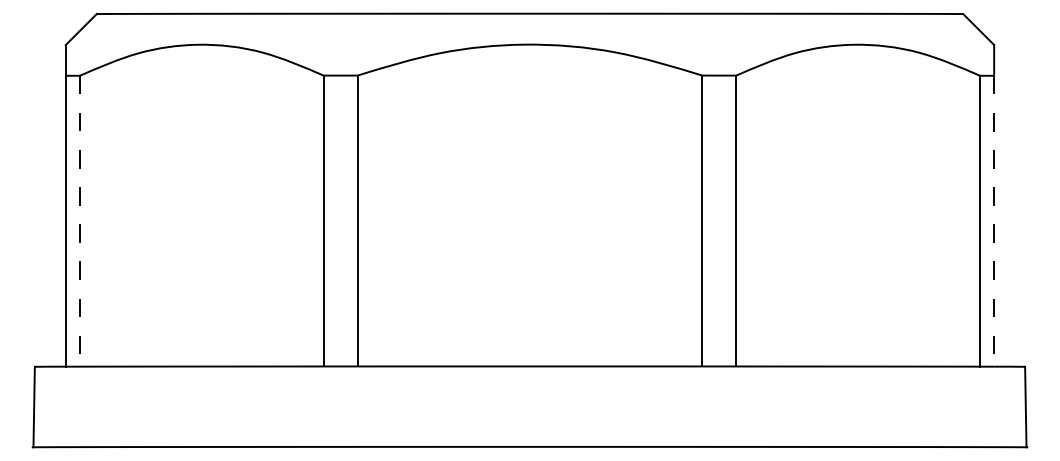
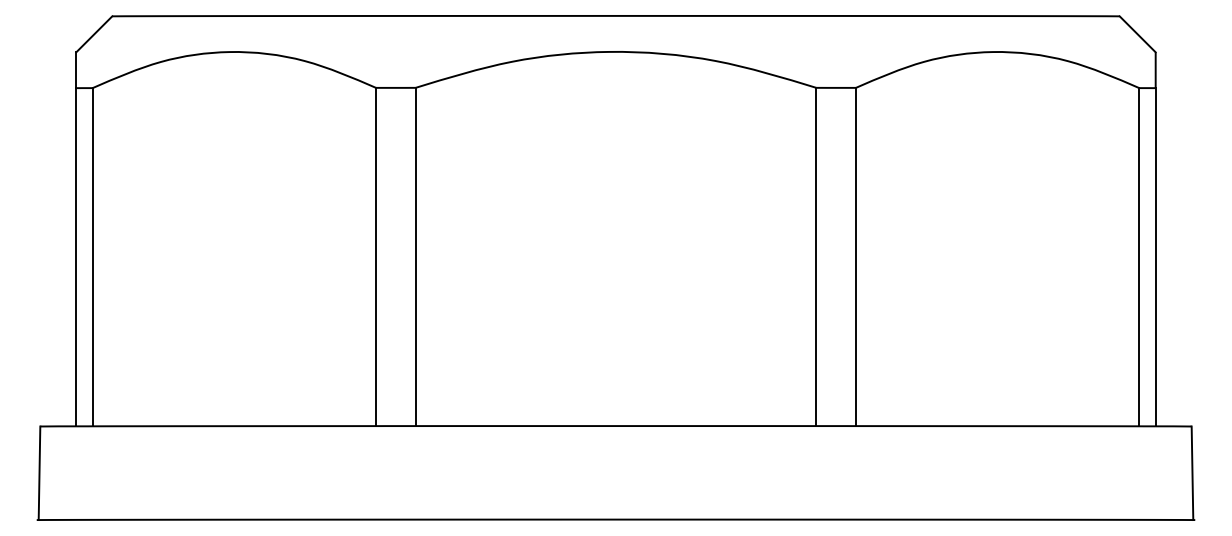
line: (79, 221) -> (92, 257), dashed -> solid
line: (994, 221) -> (1156, 257), dashed -> solid

